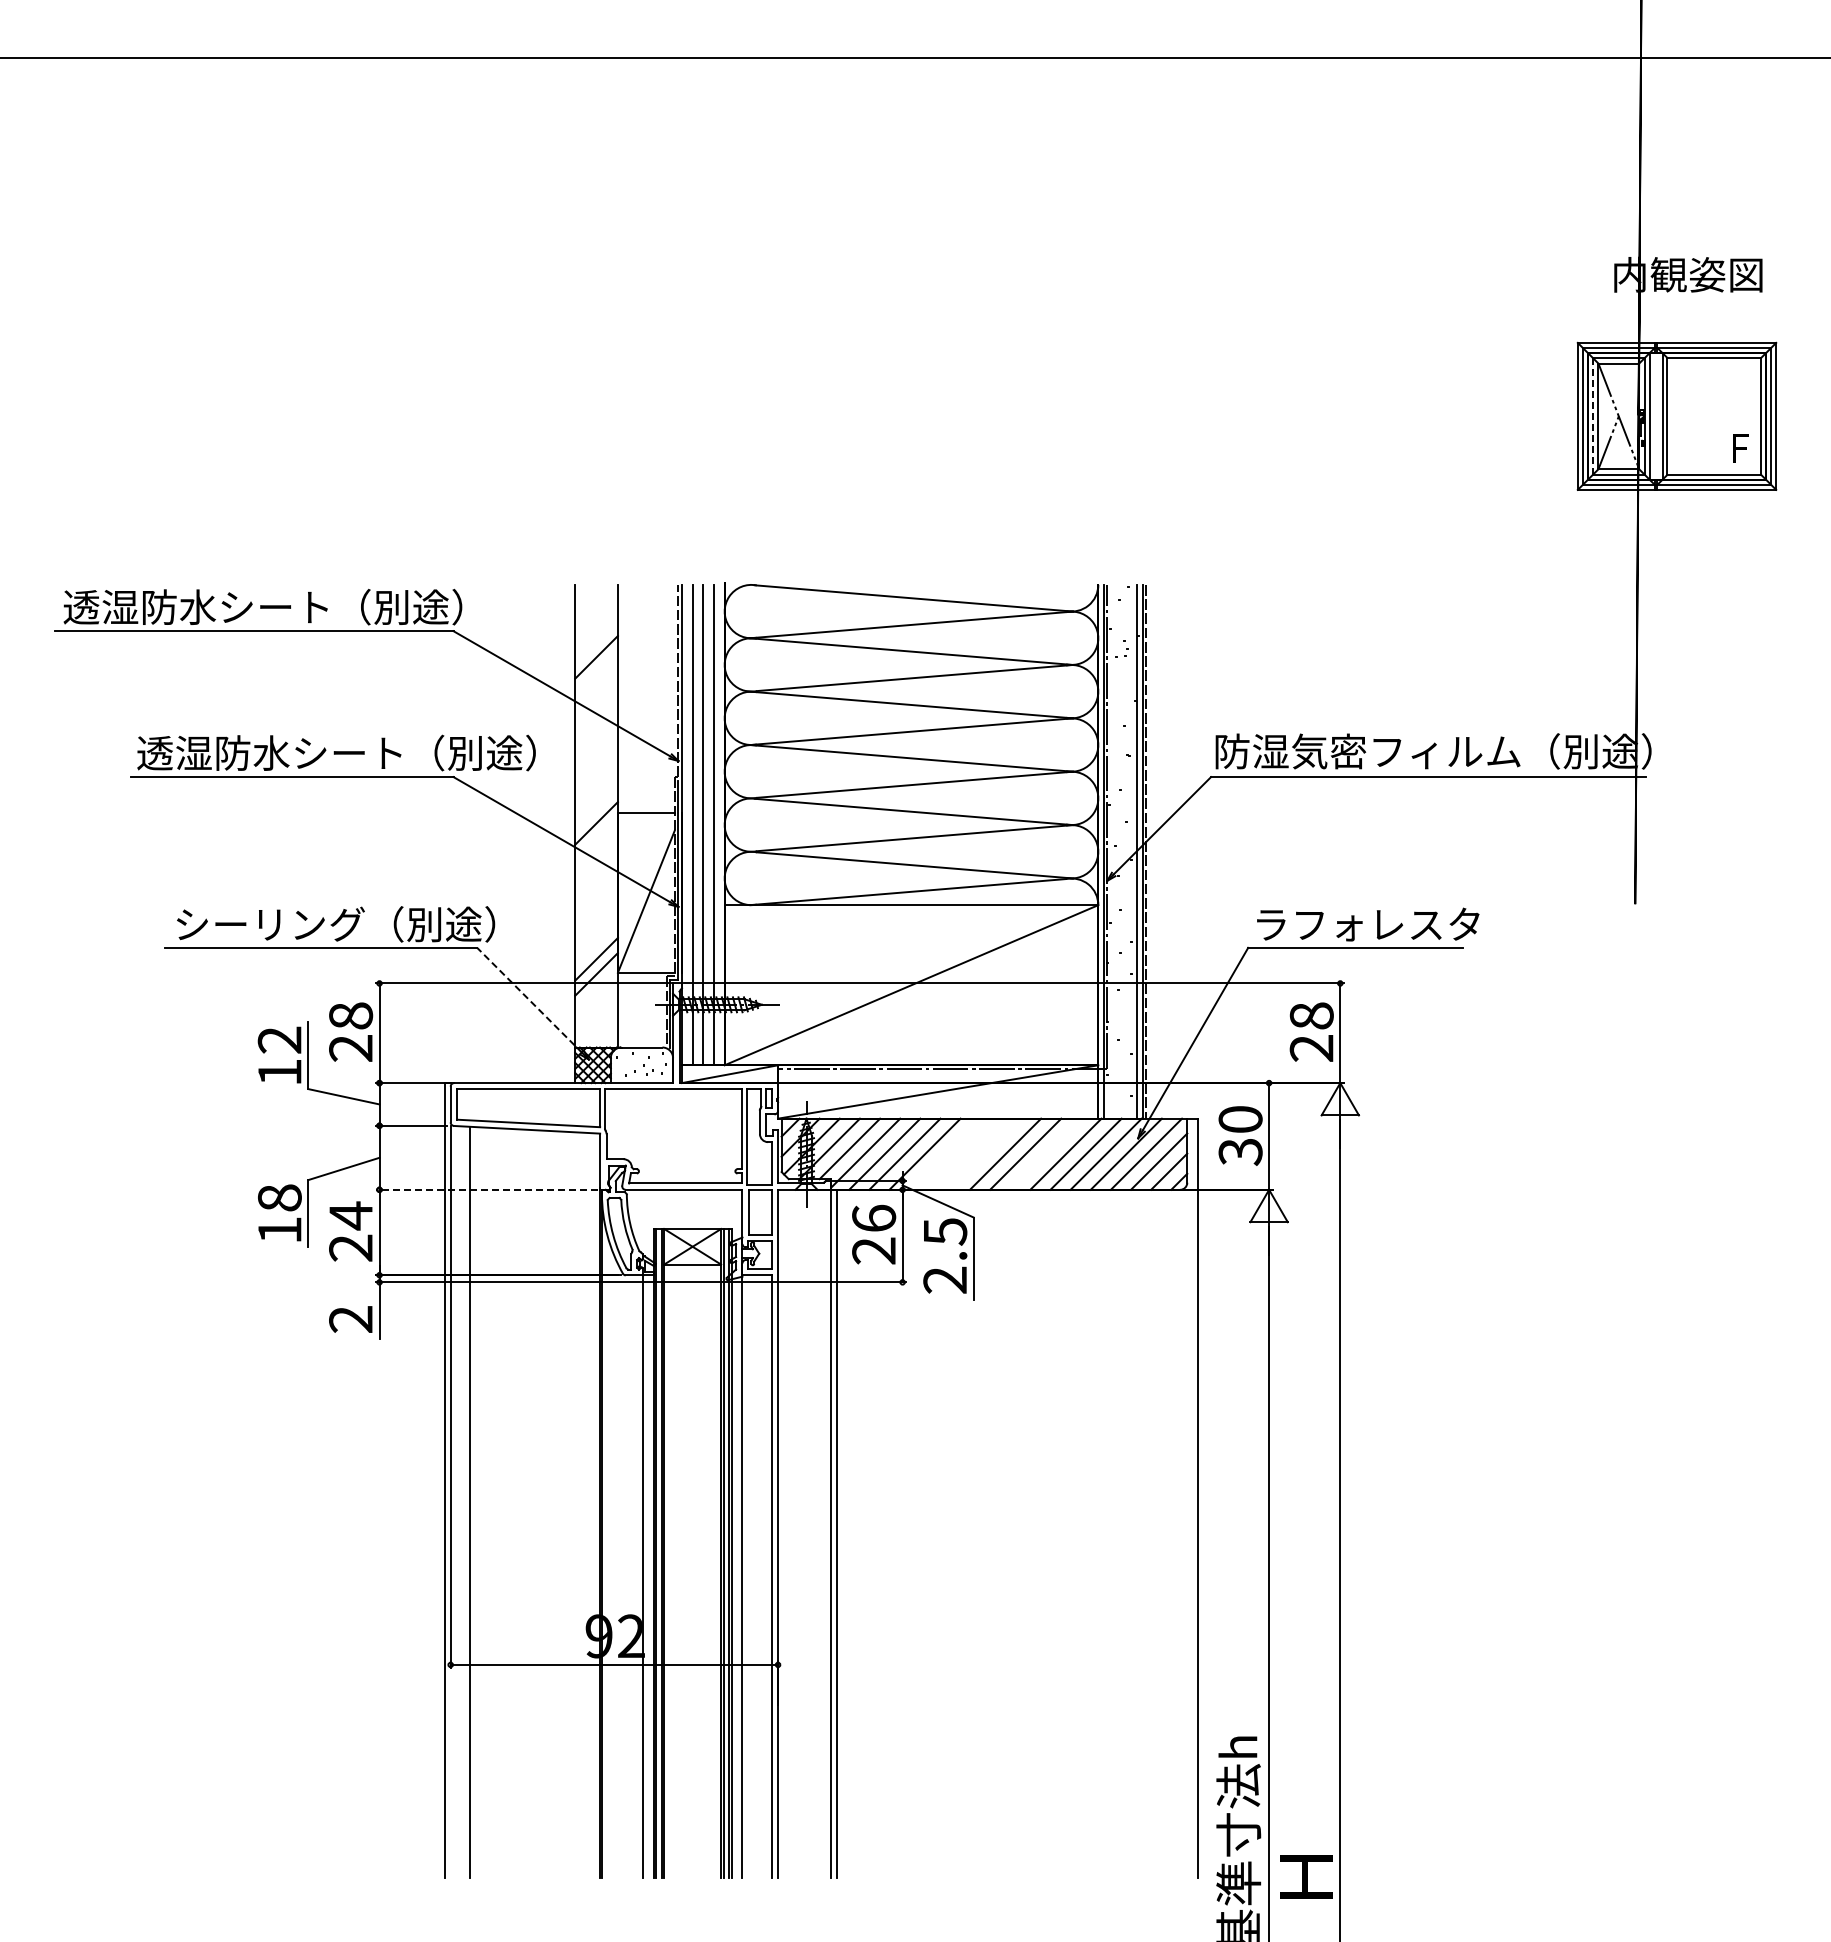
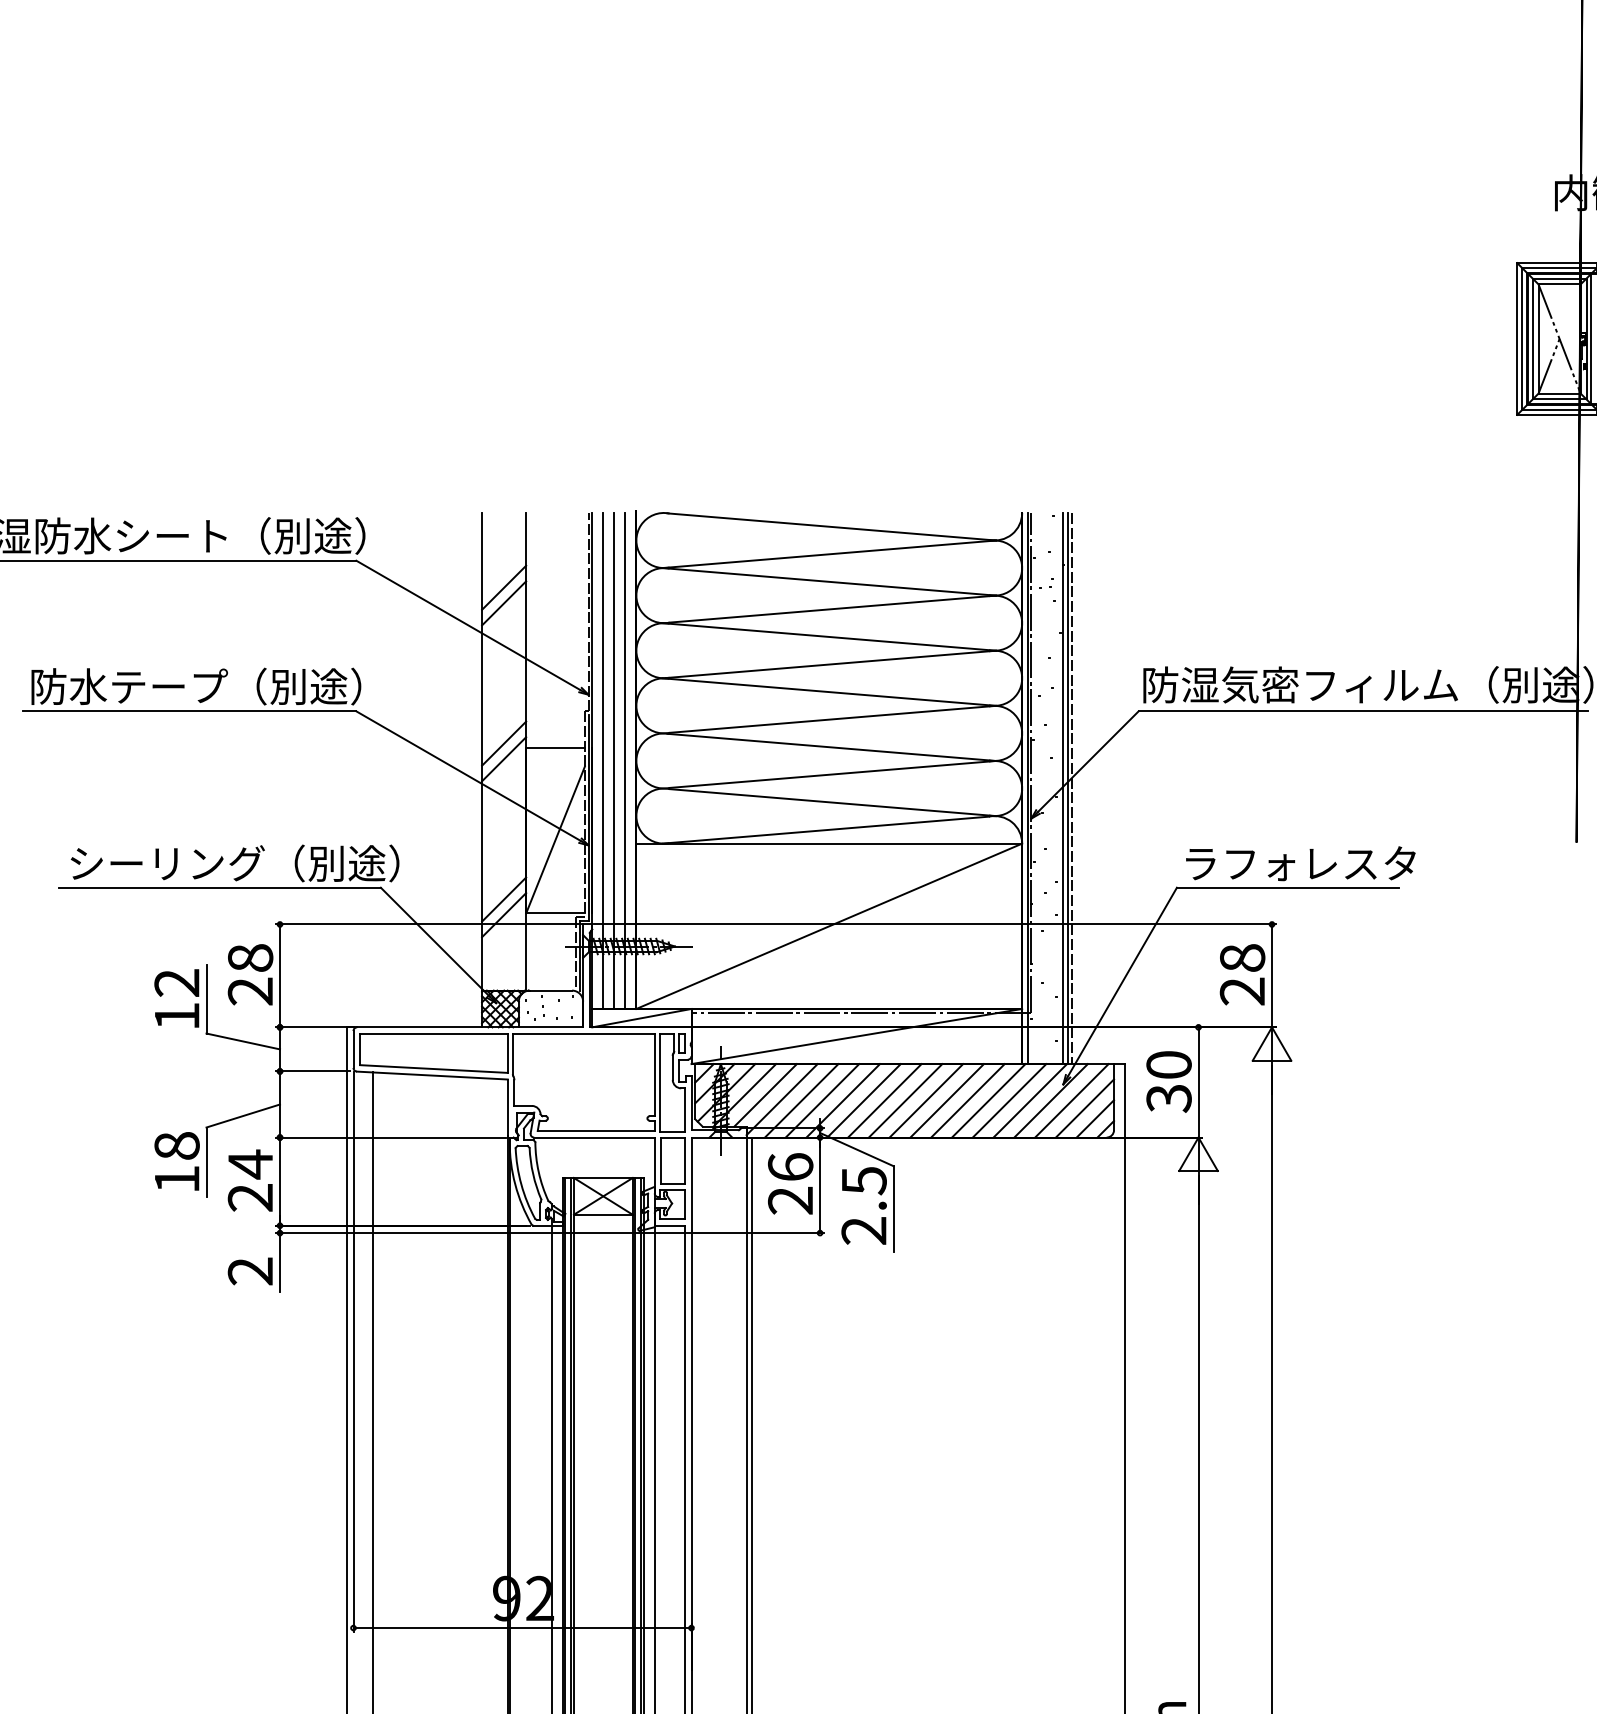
line: (1592, 416) -> (1532, 339), dashed -> solid
line: (596, 672) -> (504, 603), added
text: (336, 752) -> (235, 686), 透湿防水シート（別途） -> 防水テープ（別途）
line: (596, 807) -> (504, 742), added
line: (529, 1000) -> (434, 942), dashed -> solid
line: (944, 1153) -> (863, 1100), added
line: (964, 1153) -> (884, 1100), added
line: (985, 1153) -> (905, 1100), added
line: (1045, 1153) -> (967, 1100), added
line: (486, 1189) -> (390, 1137), dashed -> solid

